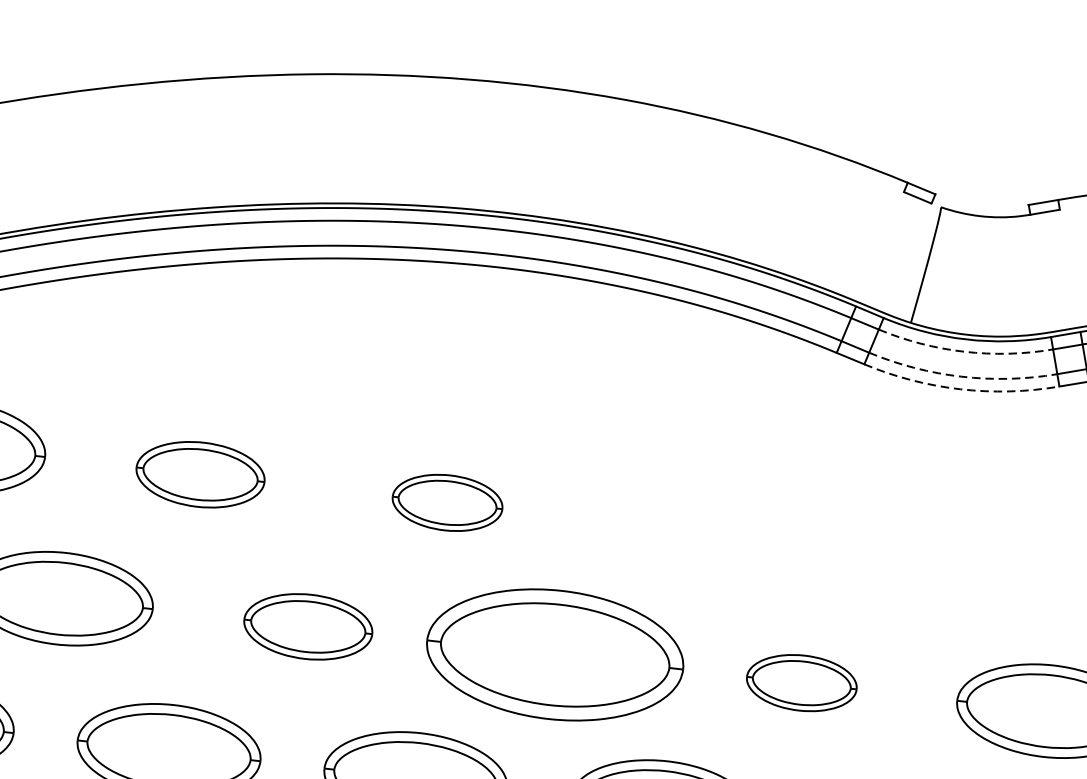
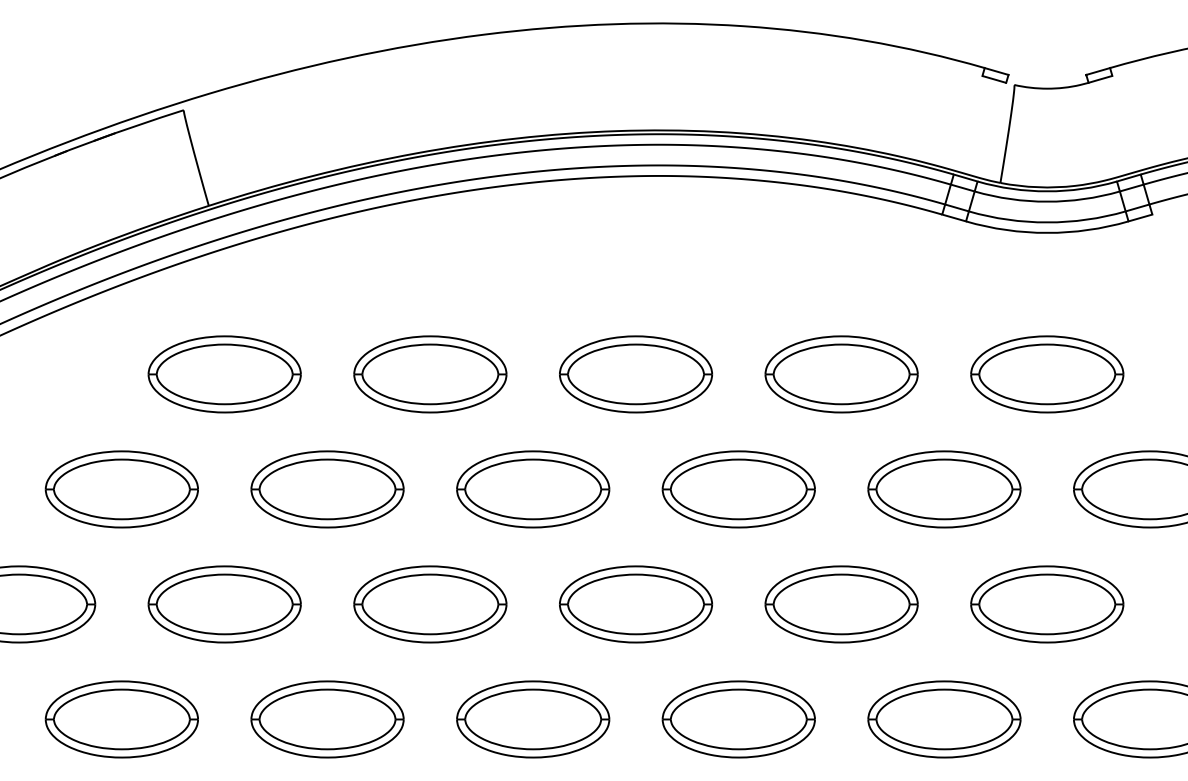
arc: (964, 351) -> (1047, 201), dashed -> solid
arc: (961, 376) -> (1047, 222), dashed -> solid
arc: (960, 388) -> (1047, 232), dashed -> solid
part: (200, 474) -> (430, 374), size x1.43
part: (447, 503) -> (636, 374), size x1.67
part: (693, 531) -> (841, 374), added
part: (941, 559) -> (1047, 374), added
part: (308, 626) -> (533, 489), size x1.43
part: (554, 654) -> (738, 489), size x0.71
part: (801, 683) -> (944, 489), size x1.67

